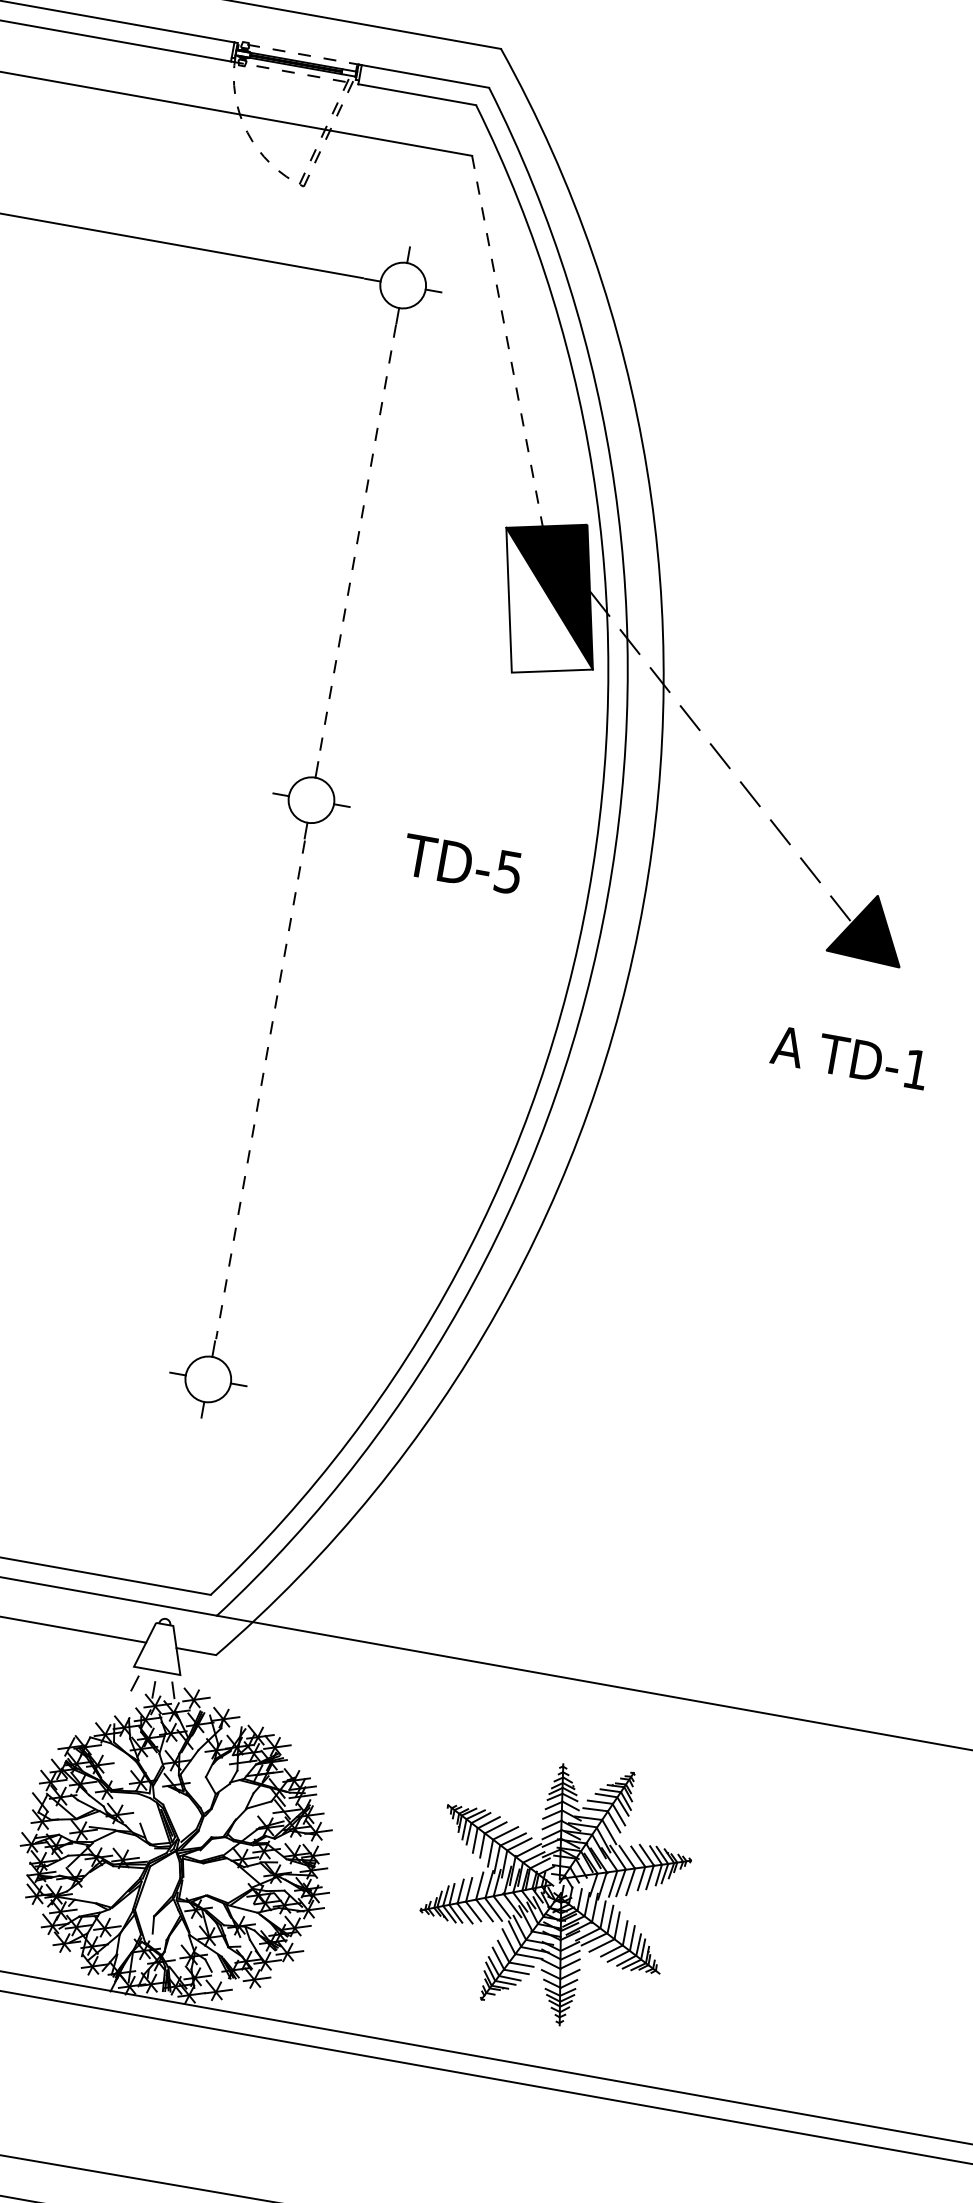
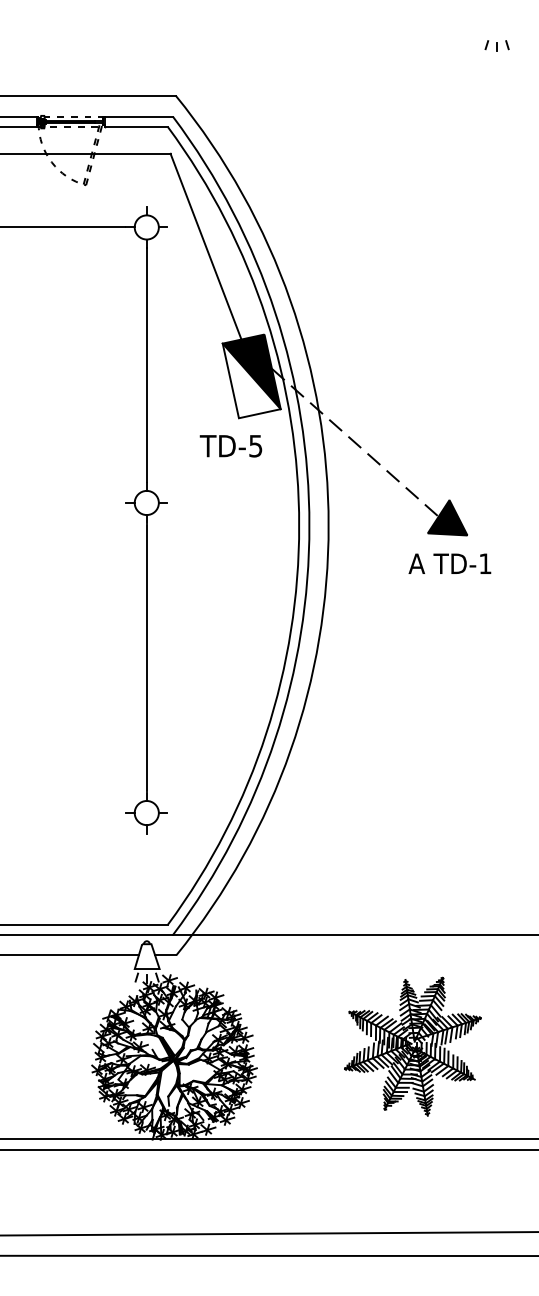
line: (508, 342) -> (206, 247), dashed -> solid
line: (356, 543) -> (146, 365), dashed -> solid
text: (461, 864) -> (230, 446), moved
text: (849, 1056) -> (449, 563), moved
line: (261, 1090) -> (147, 658), dashed -> solid
part: (554, 1890) -> (412, 1046), moved

